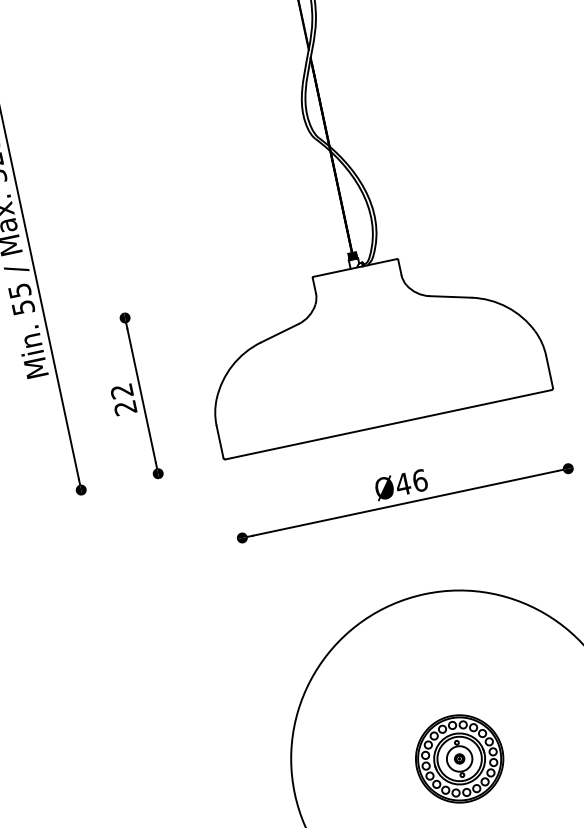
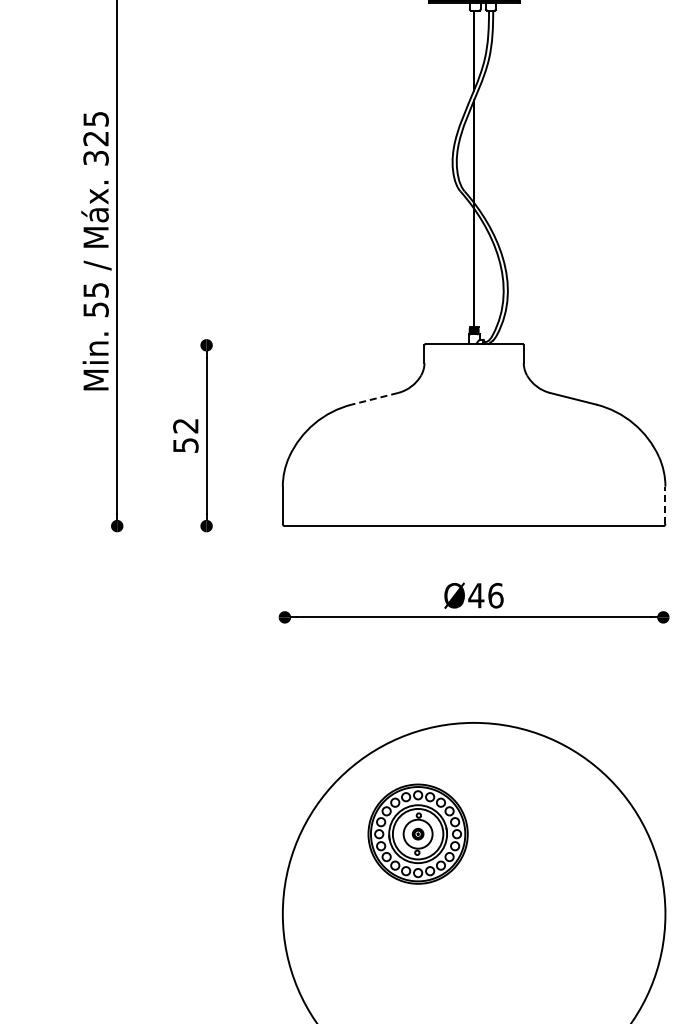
line: (279, 333) -> (374, 398), solid -> dashed
line: (549, 371) -> (665, 505), solid -> dashed
text: (125, 408) -> (185, 445), 22 -> 52
part: (458, 758) -> (417, 833), moved

